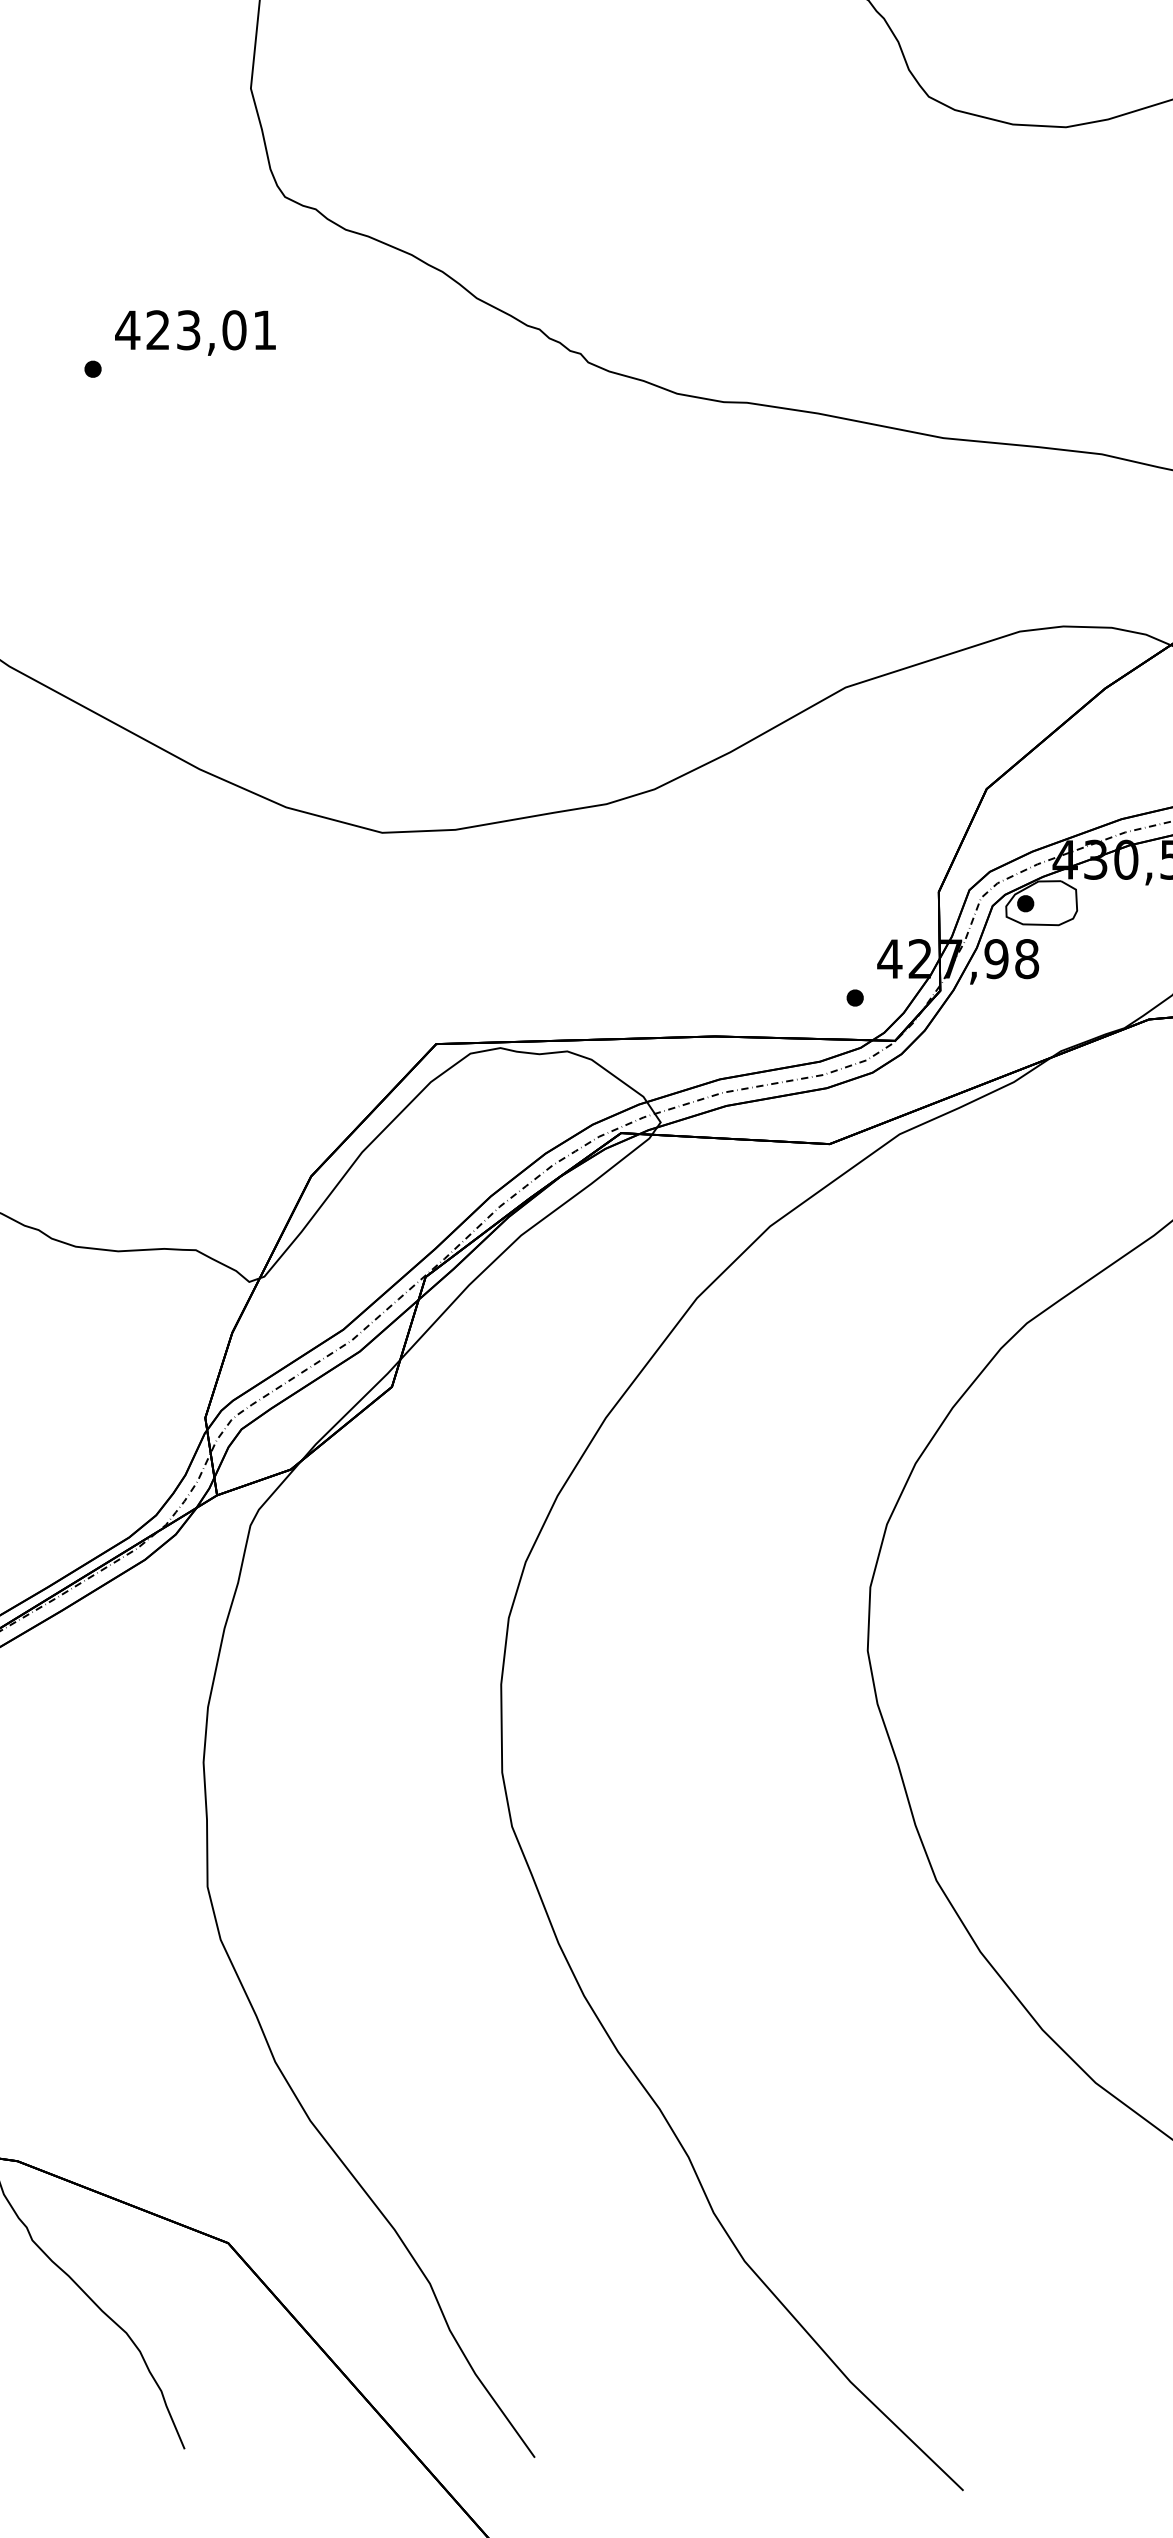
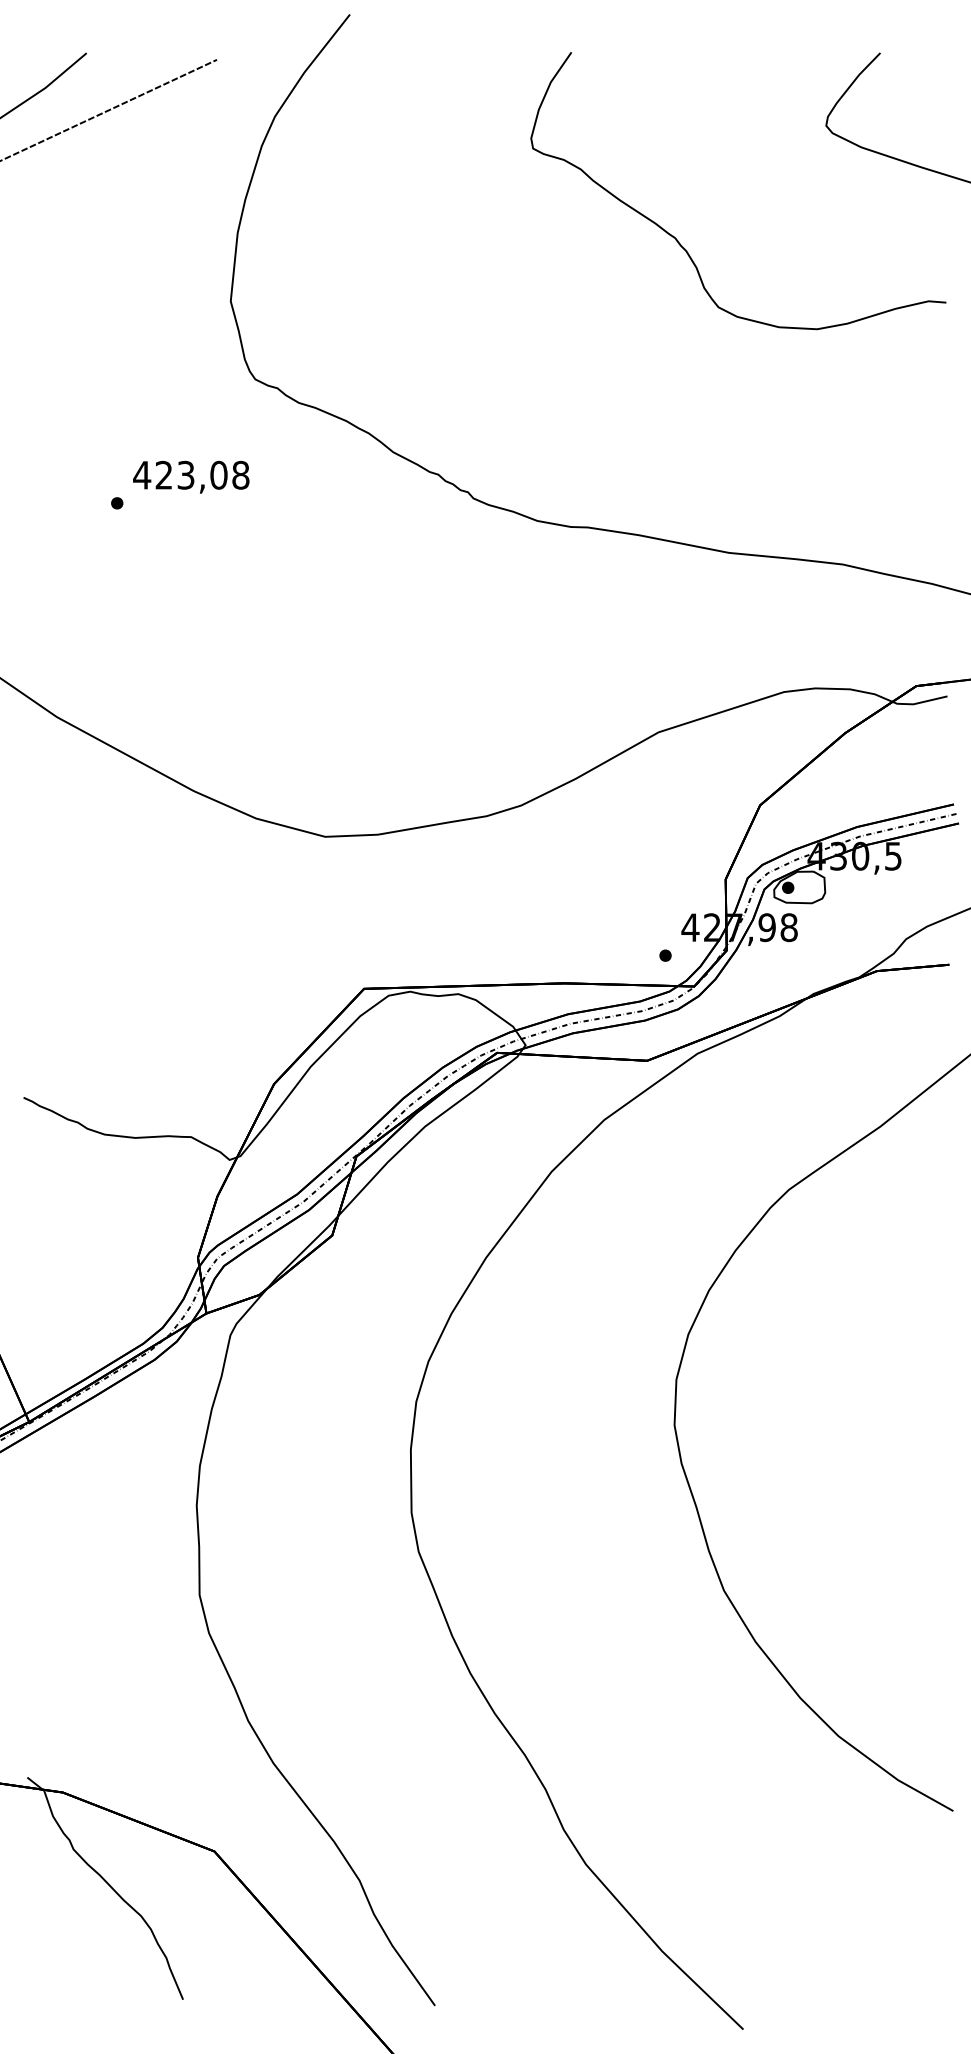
text: (264, 329) -> (240, 474), 423,01 -> 423,08

